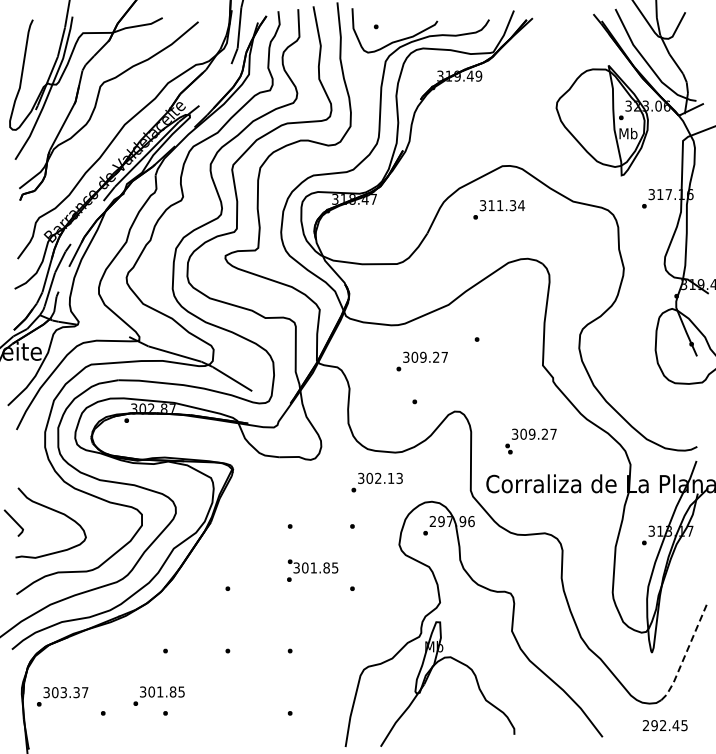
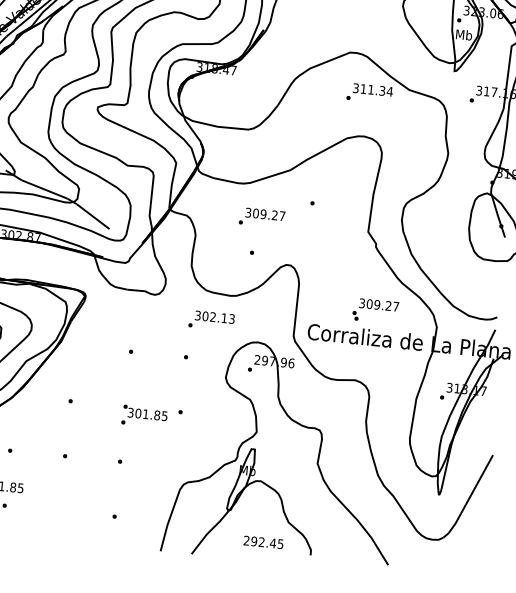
text: (498, 209) -> (369, 93), moved
text: (530, 441) -> (375, 311), moved
text: (312, 570) -> (144, 416), moved
line: (686, 652) -> (469, 497), dashed -> solid
text: (664, 725) -> (262, 542), moved

